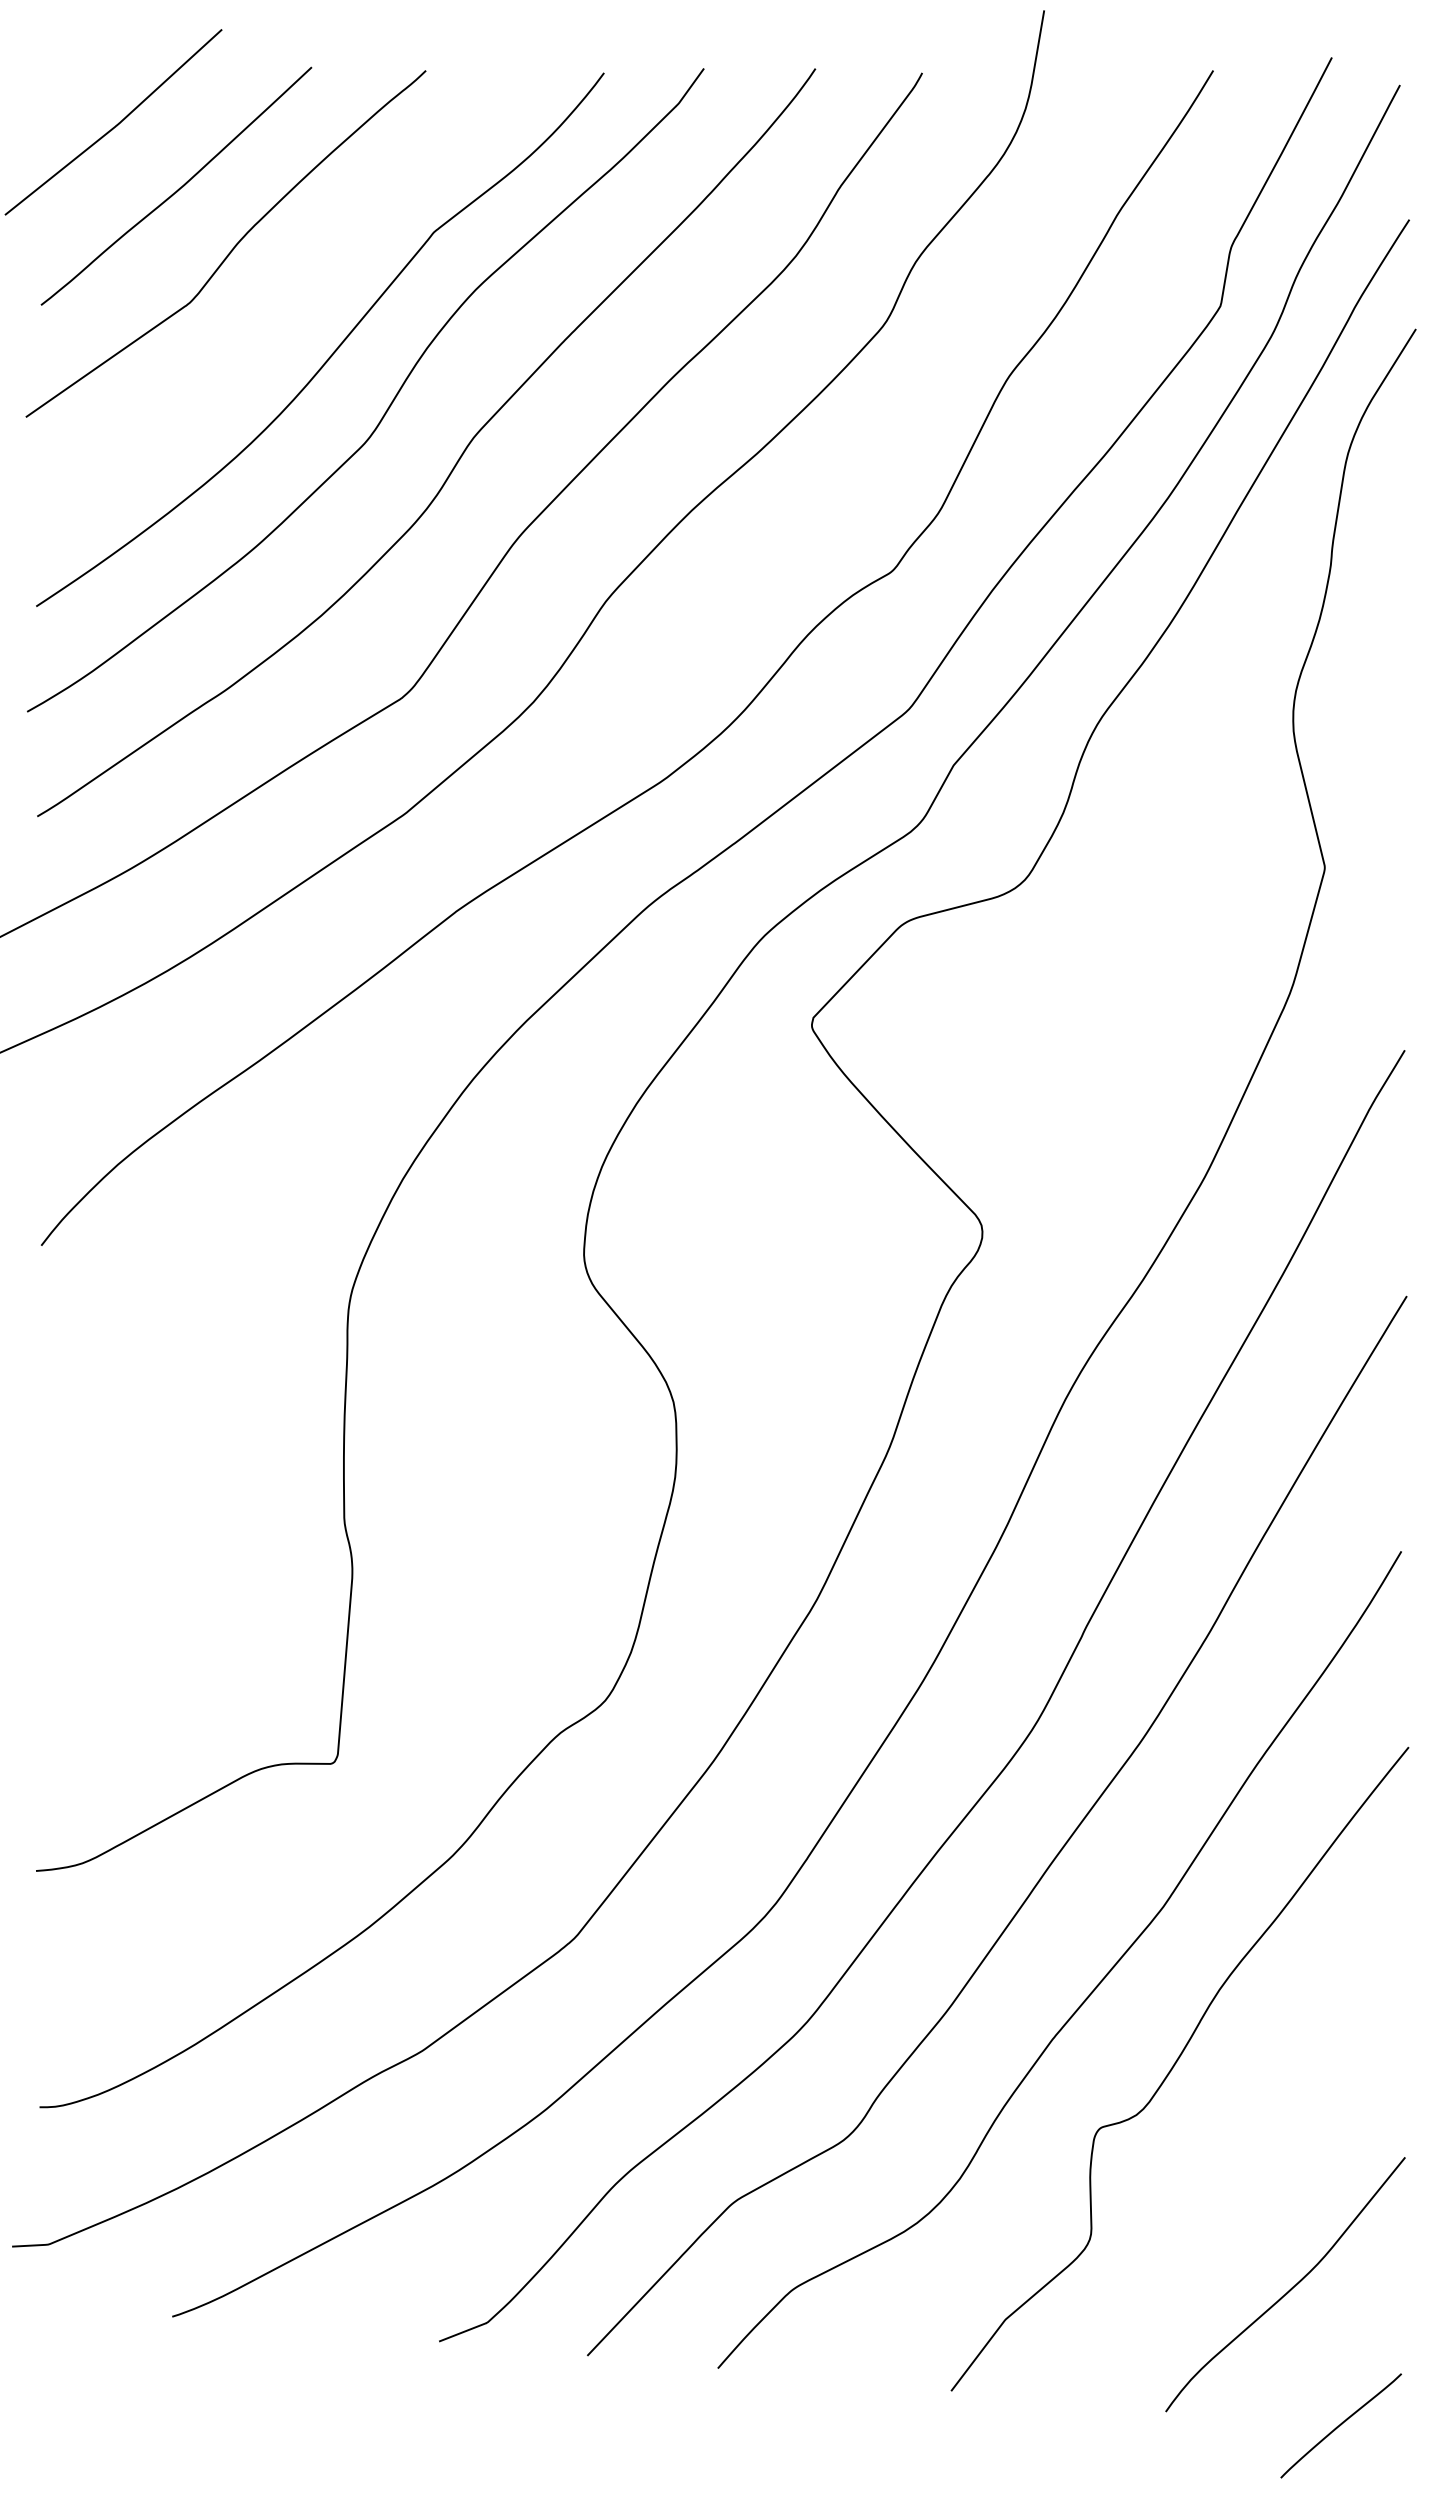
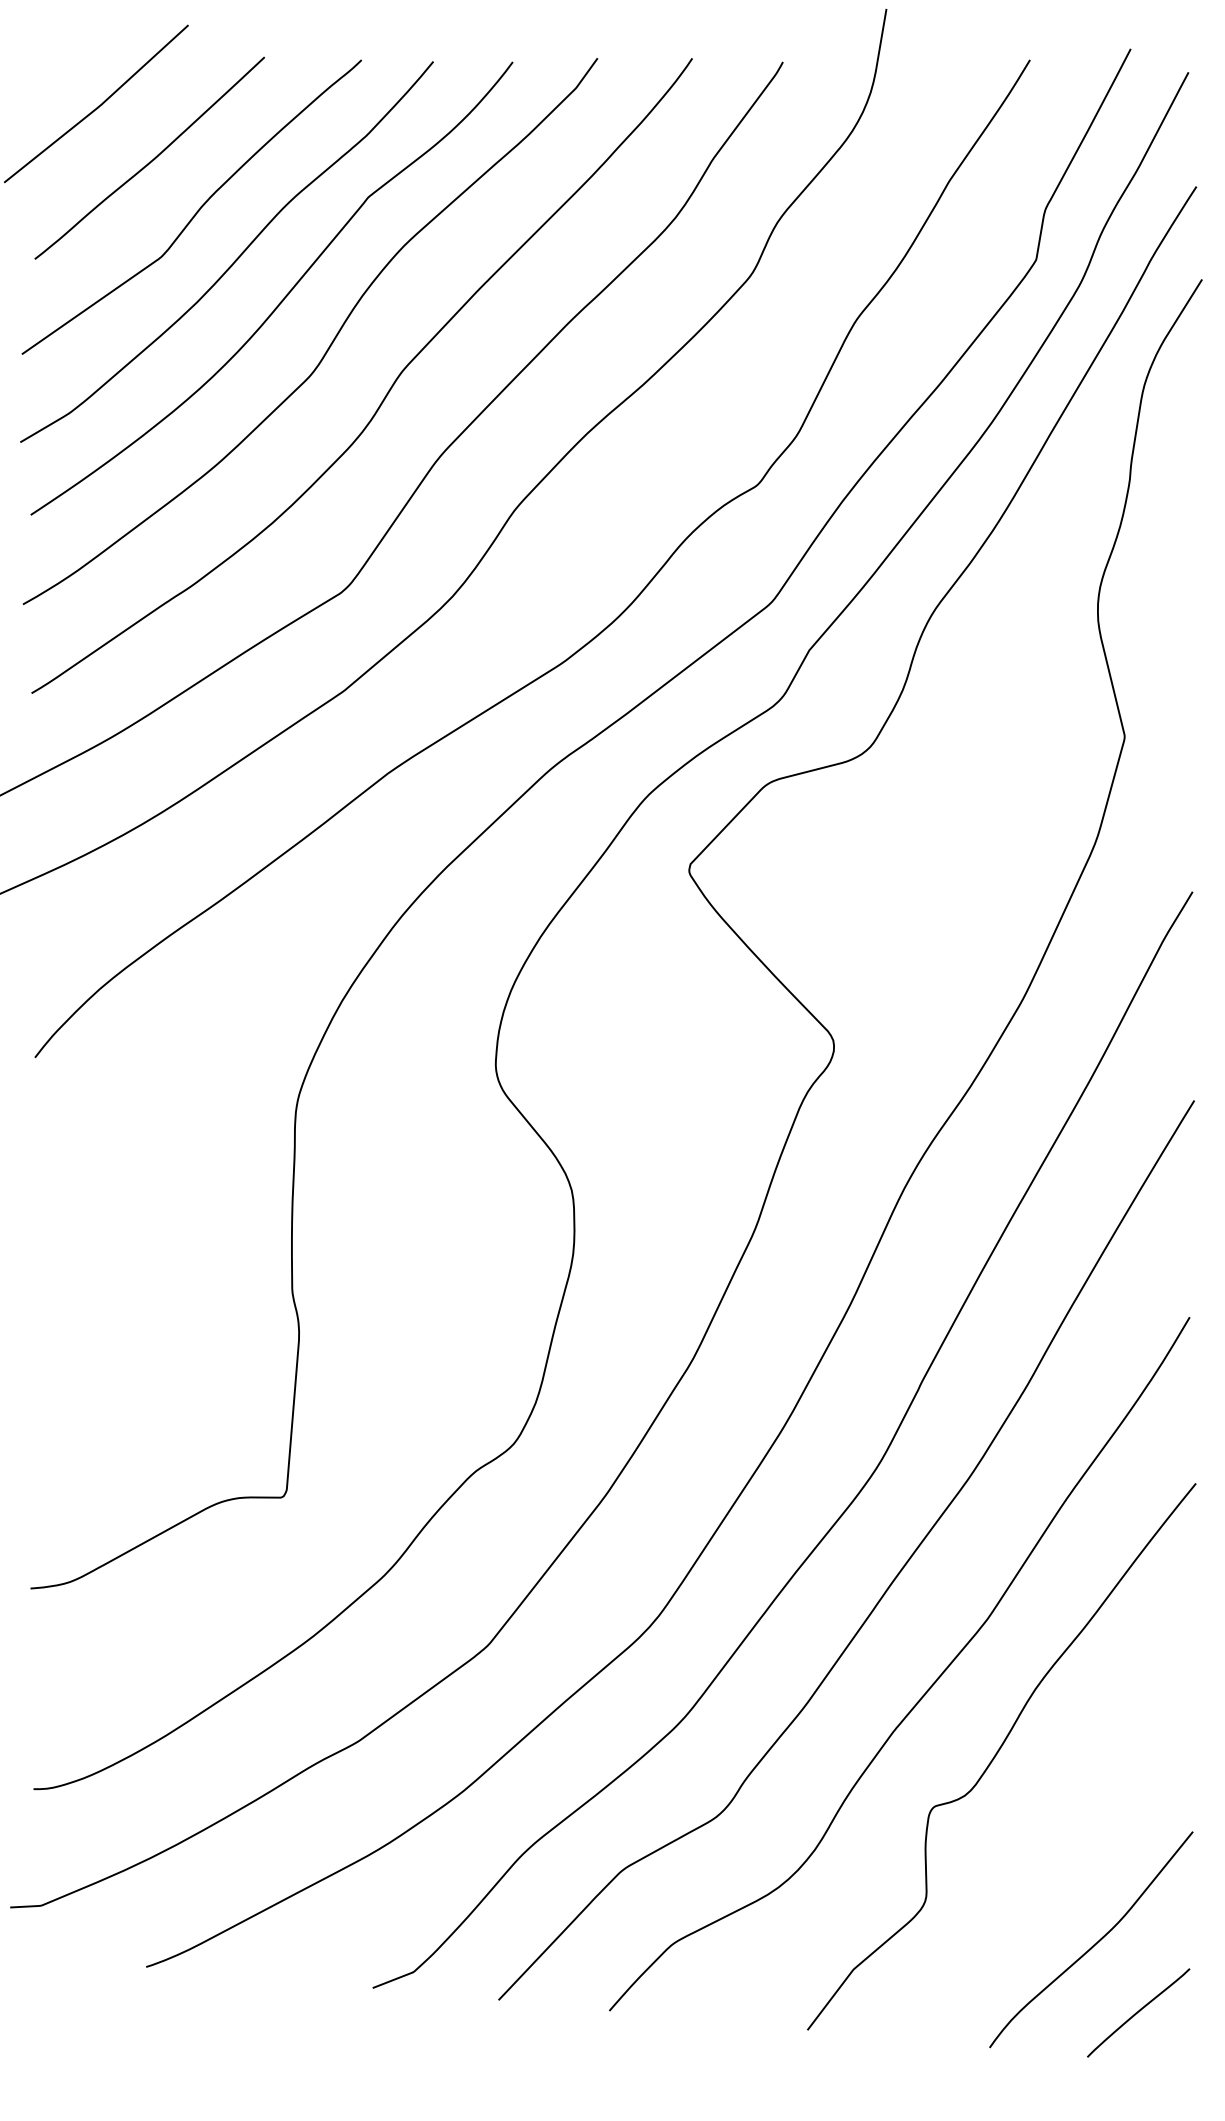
curve: (278, 304) -> (236, 258), added
curve: (1340, 2425) -> (1138, 2012), moved

